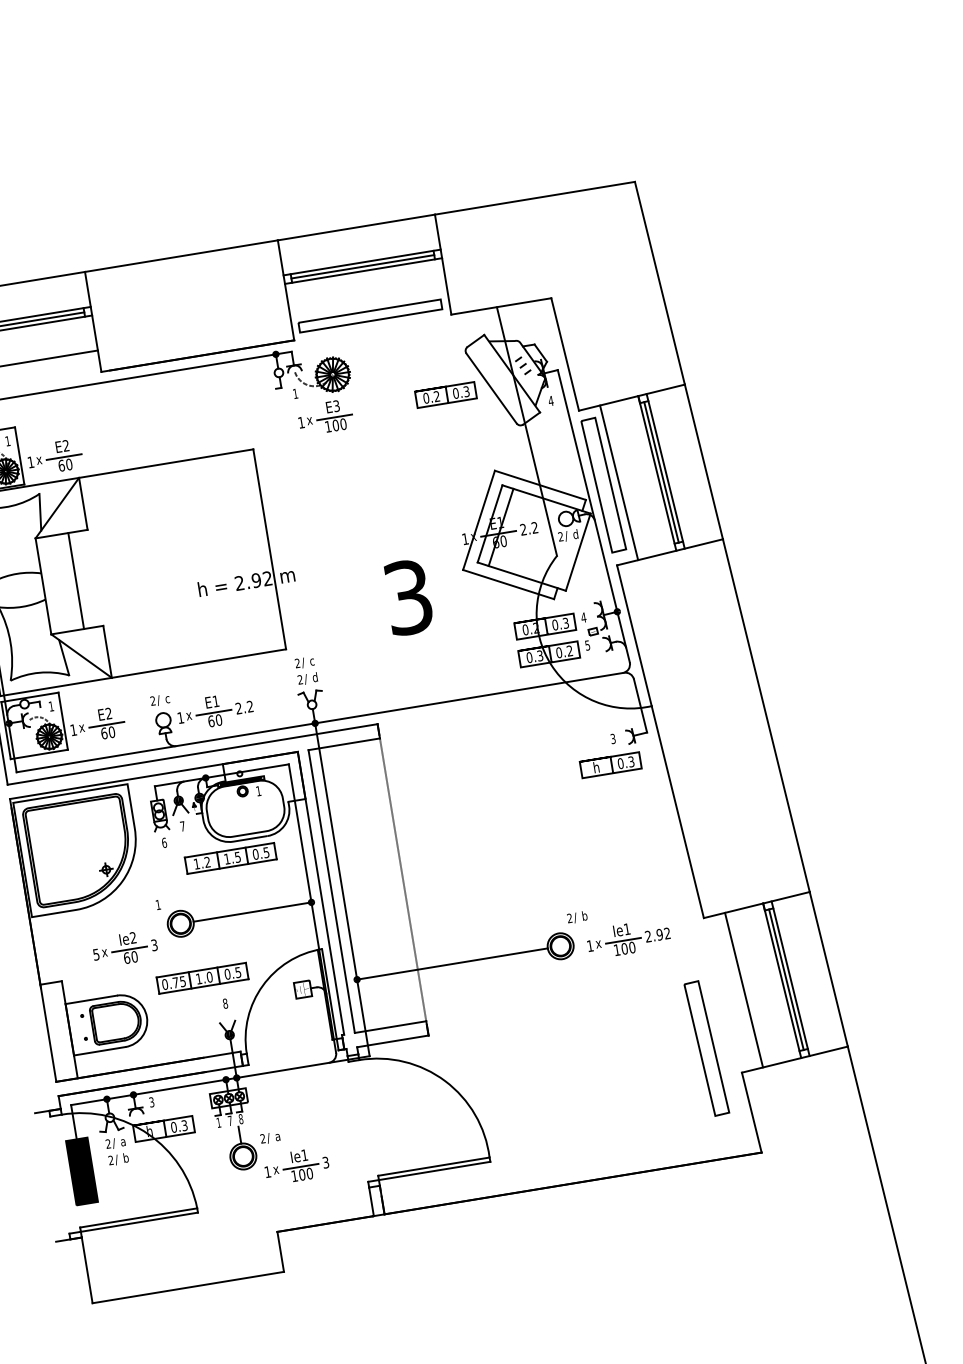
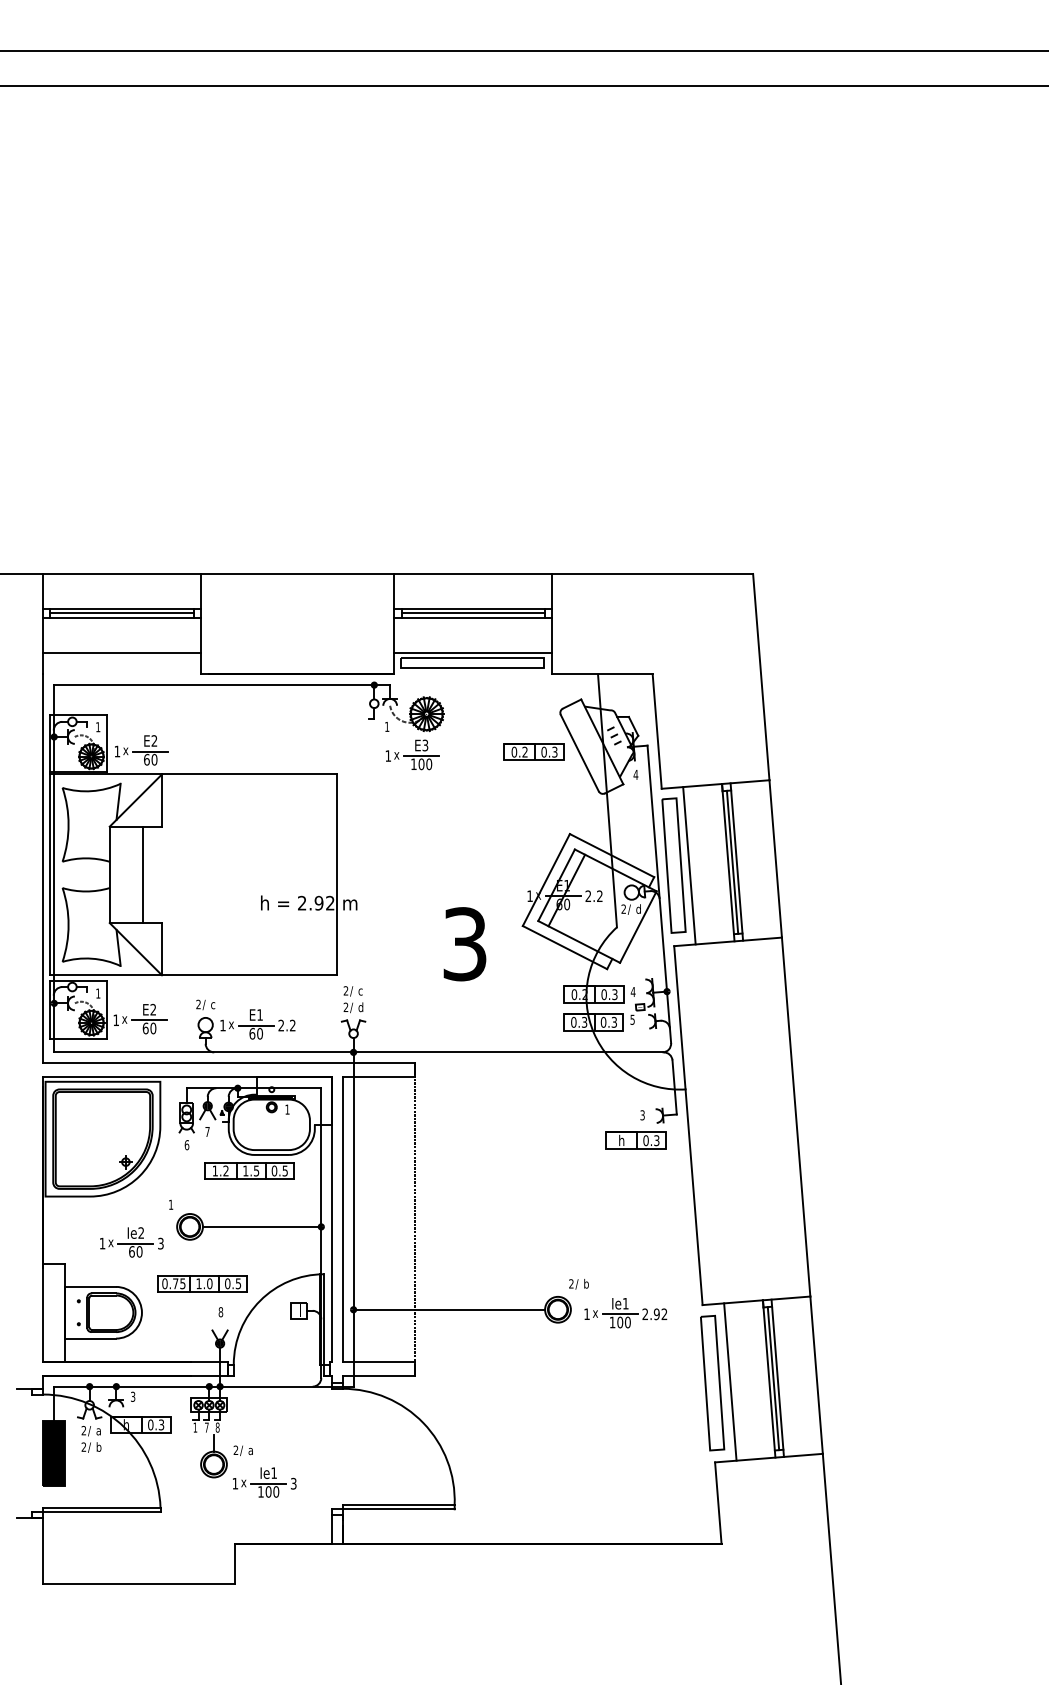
line: (369, 305) -> (473, 652), added
text: (569, 651) -> (613, 1022), 0.2 -> 0.3
text: (96, 954) -> (102, 1243), 5 -> 1
part: (706, 1047) -> (712, 1382), moved

